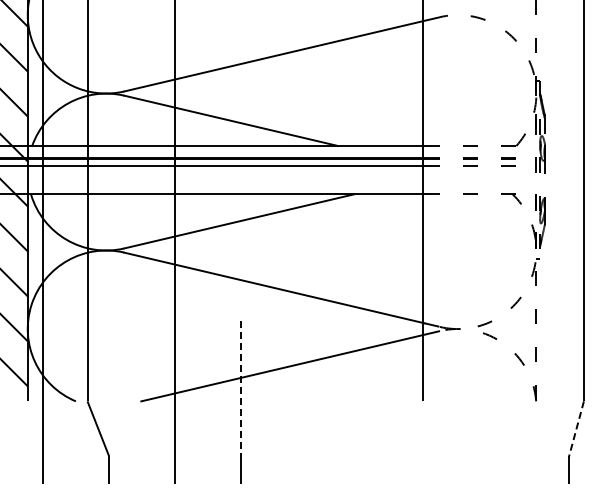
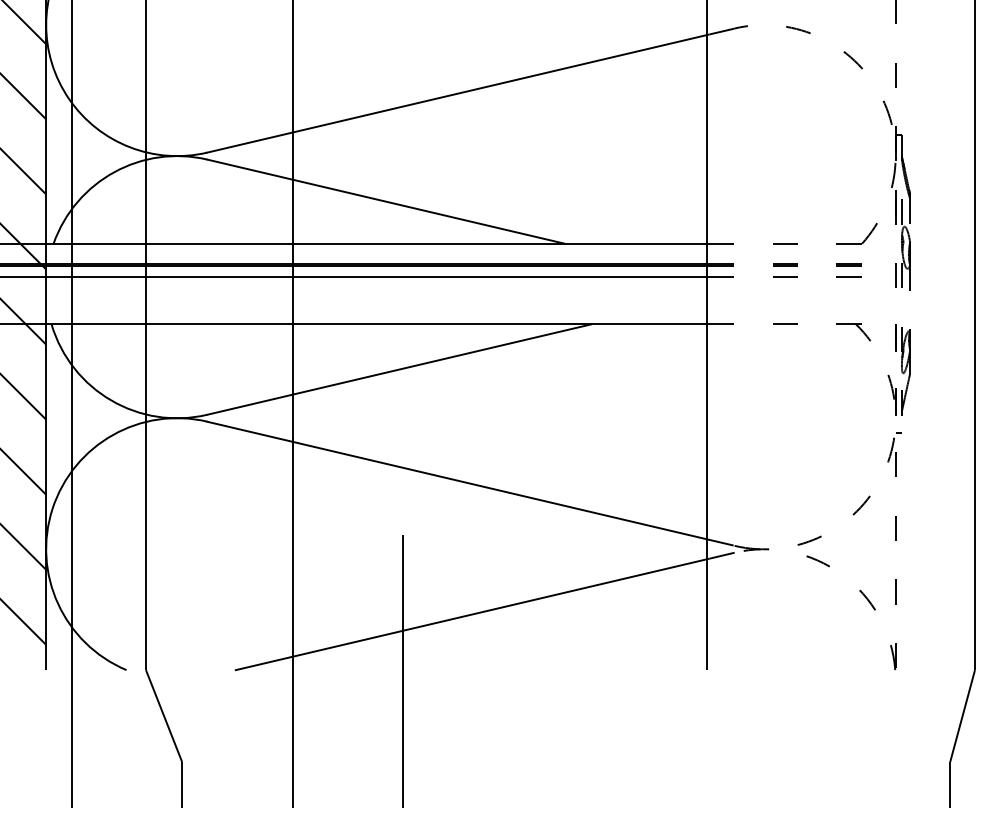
line: (241, 388) -> (403, 648), dashed -> solid
line: (576, 429) -> (962, 717), dashed -> solid

